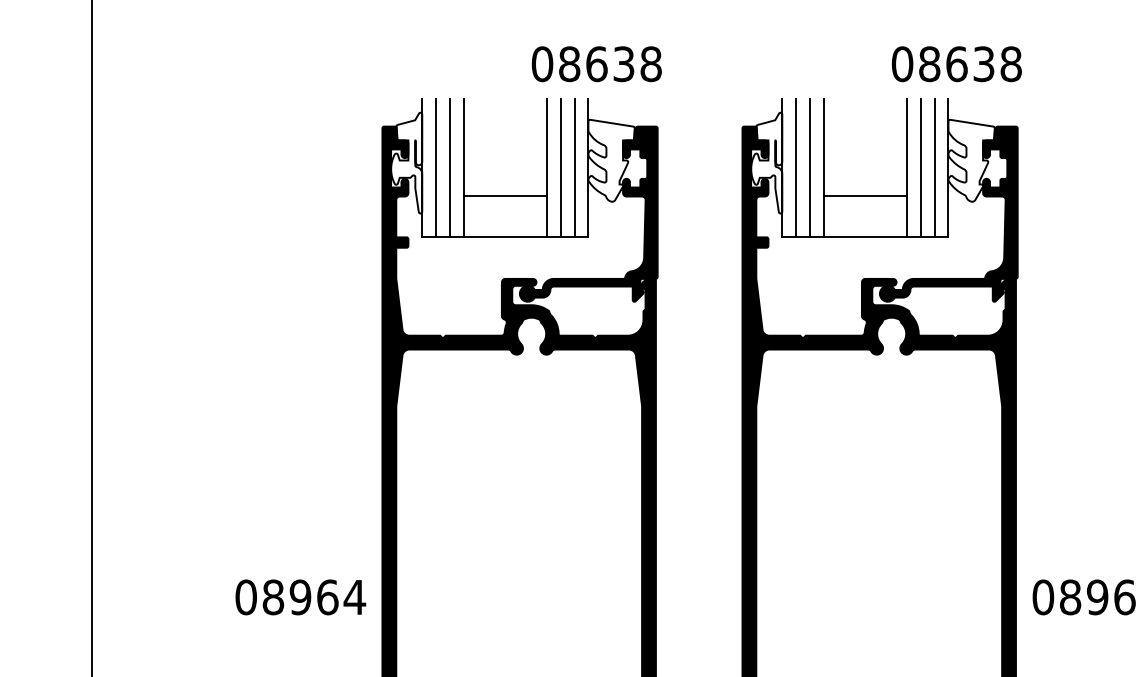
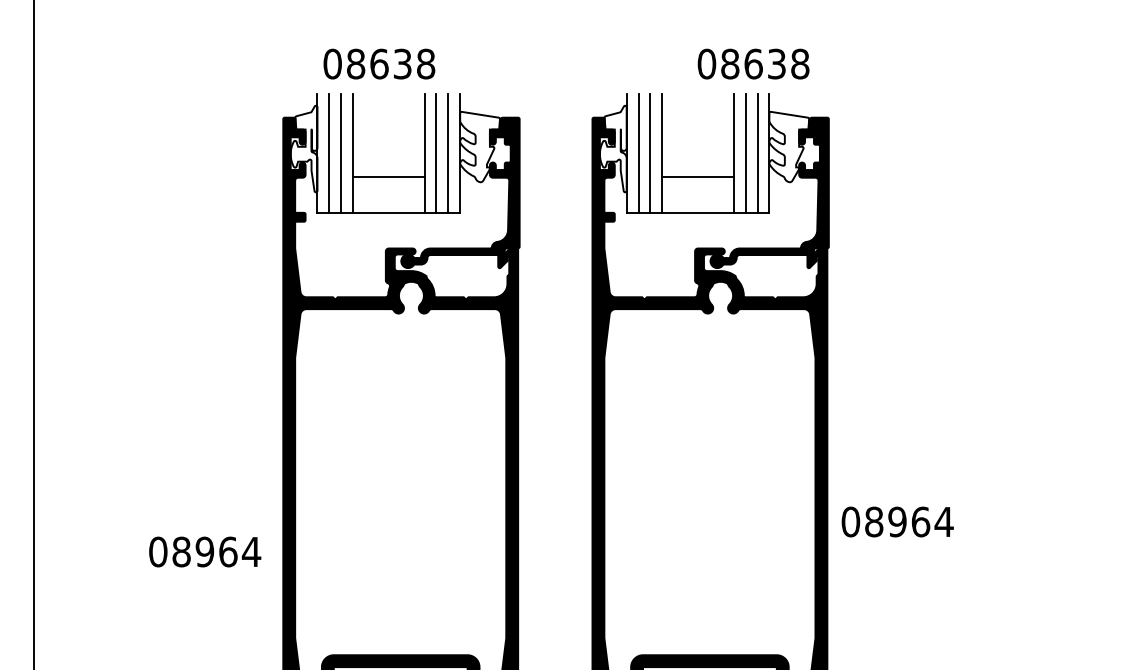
text: (596, 63) -> (379, 63), moved
text: (956, 63) -> (753, 63), moved
text: (301, 596) -> (205, 551), moved

